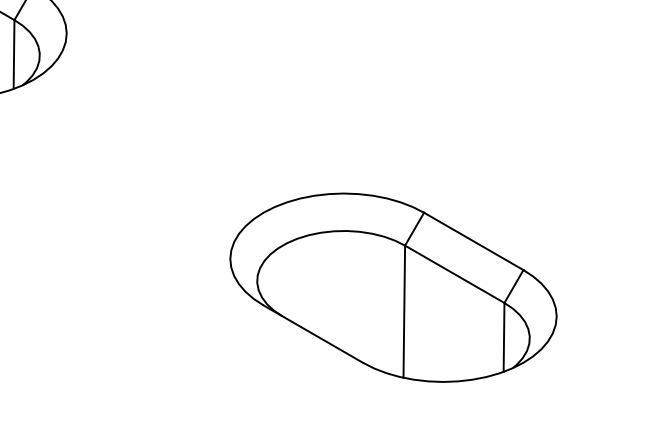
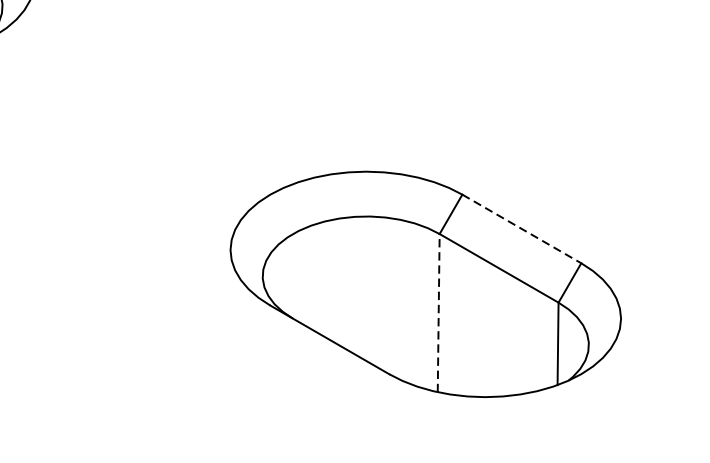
line: (474, 241) -> (522, 229), solid -> dashed
line: (404, 311) -> (438, 312), solid -> dashed

